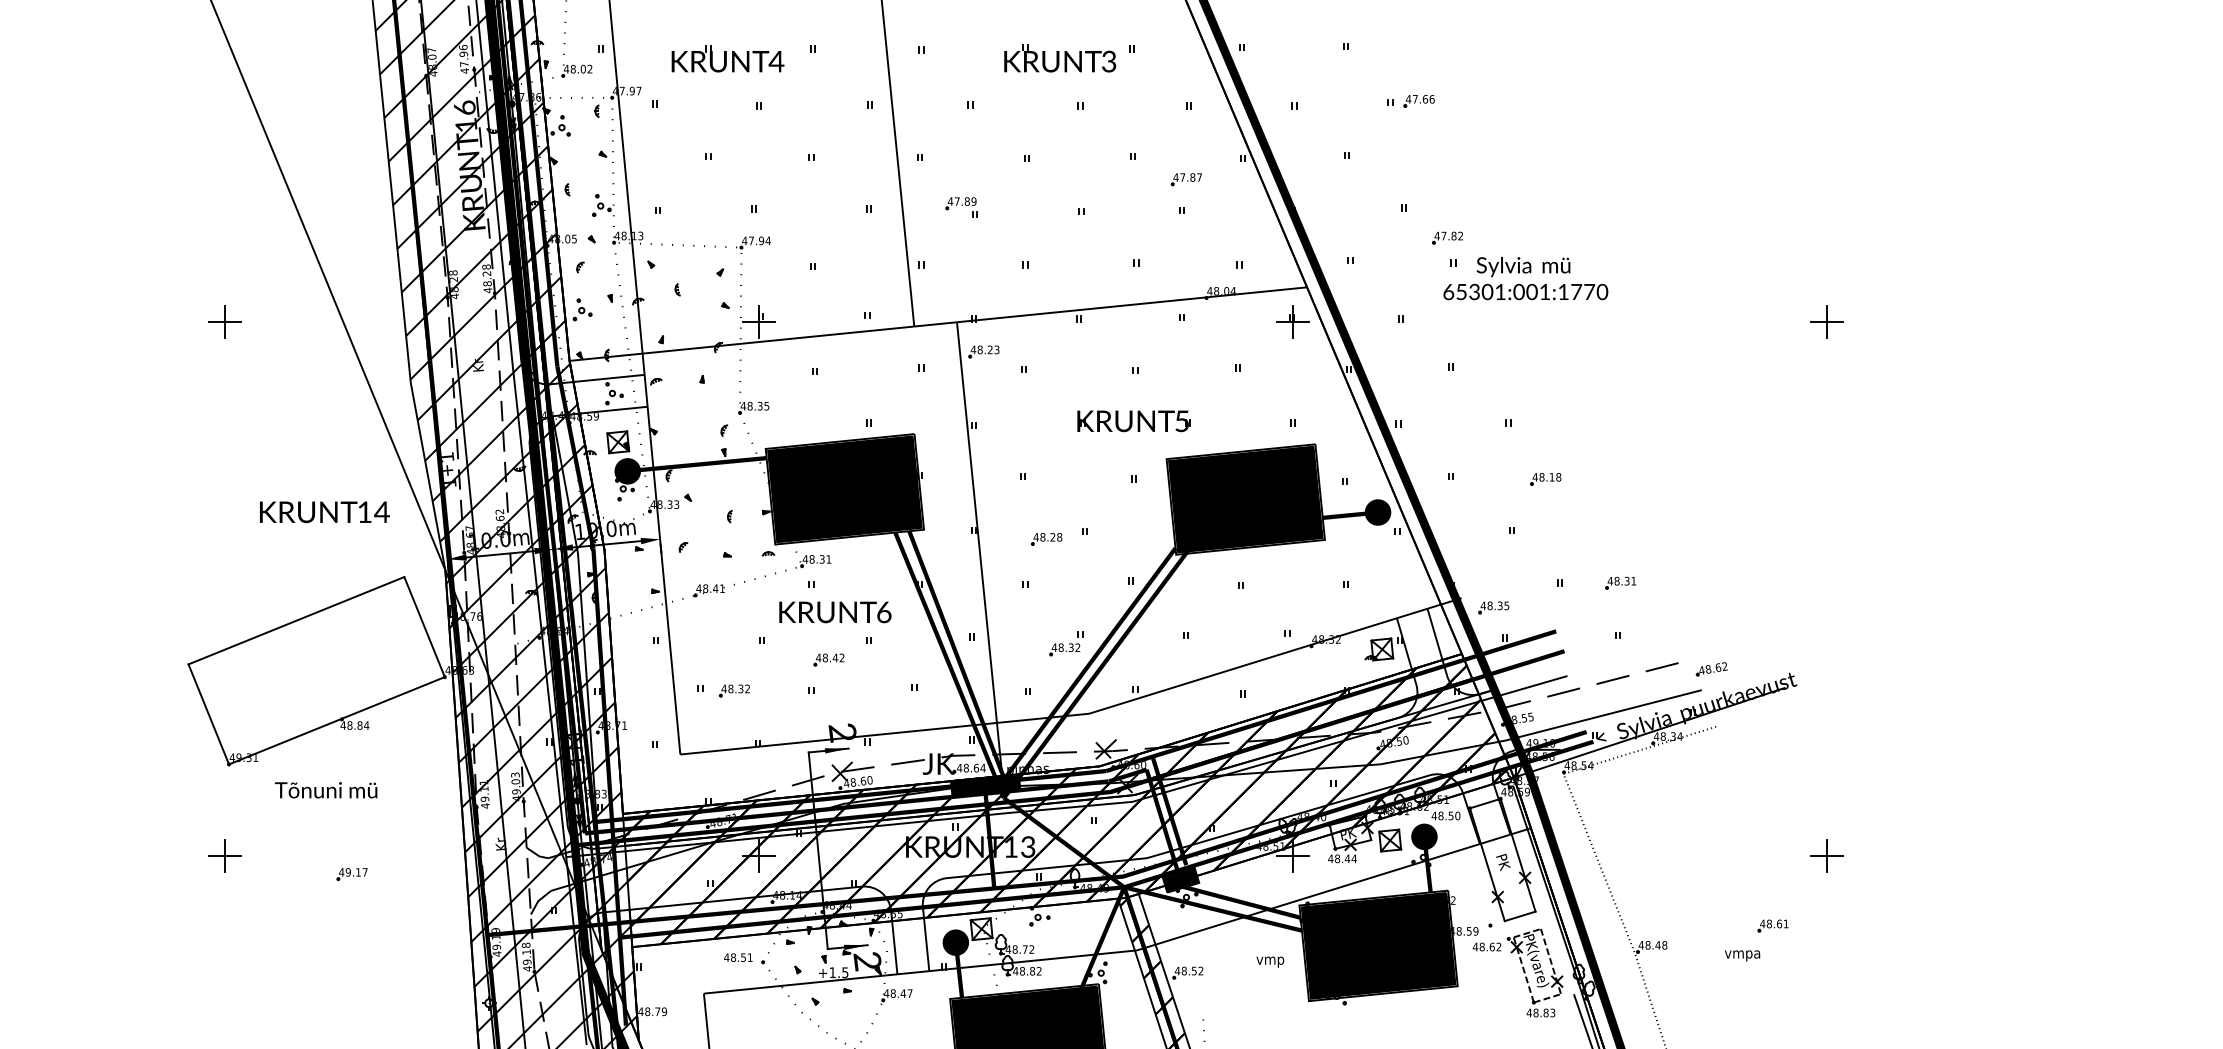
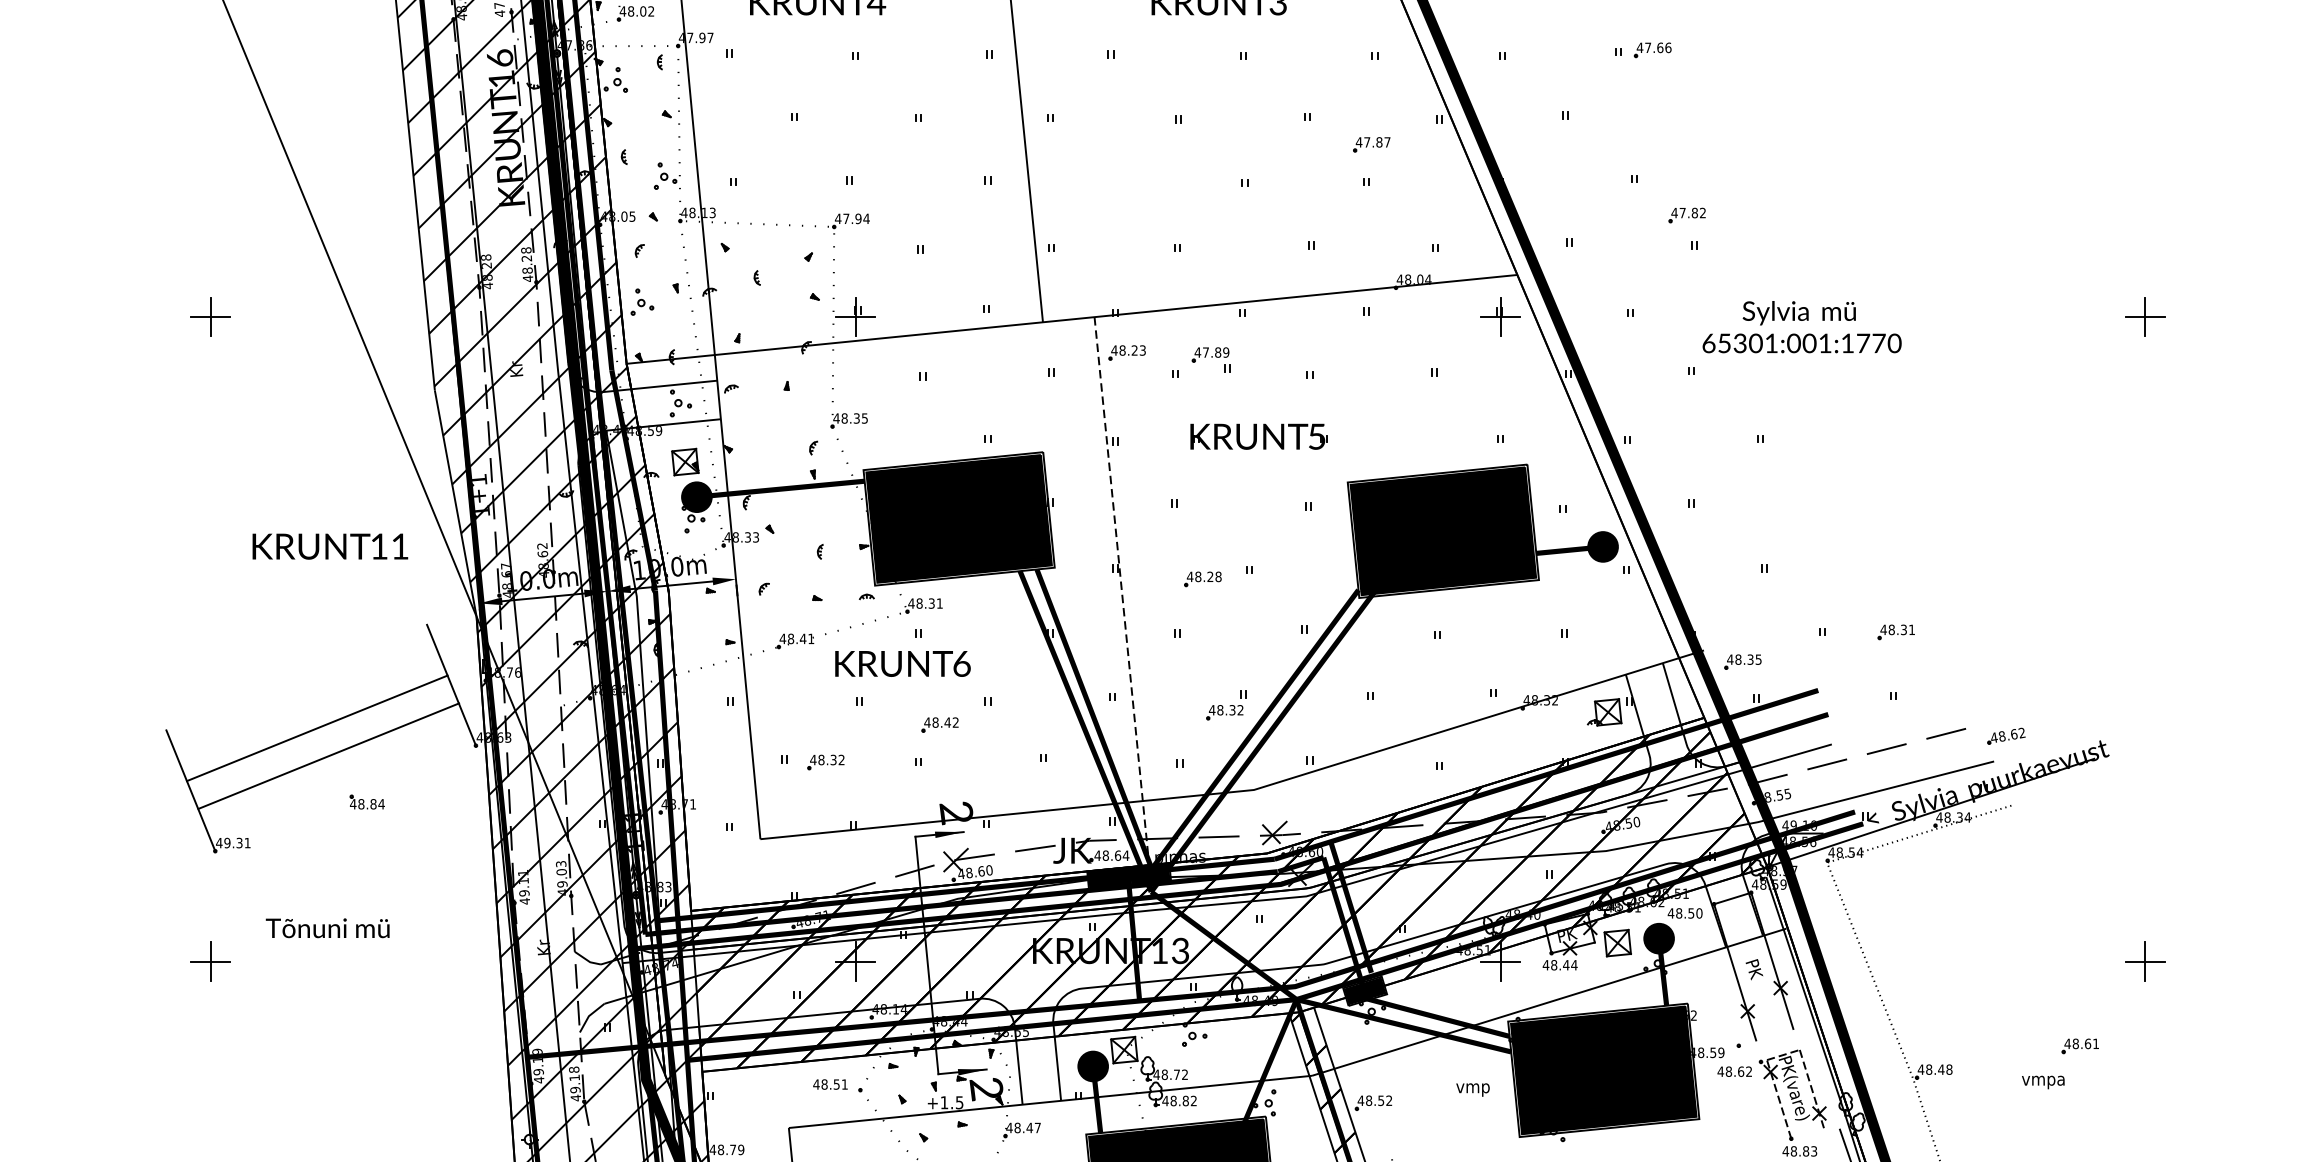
part: (961, 207) -> (1211, 359), moved
text: (1525, 278) -> (1801, 327), moved
part: (1133, 421) -> (1258, 436), moved
part: (1545, 479) -> (1805, 507), removed
text: (381, 511) -> (399, 545), 14 -> 11
line: (979, 549) -> (1121, 591), solid -> dashed
text: (835, 612) -> (903, 664), moved
line: (296, 620) -> (317, 728), moved
line: (336, 720) -> (328, 755), moved
text: (325, 790) -> (326, 928), moved
part: (351, 874) -> (363, 984), removed
line: (1519, 916) -> (1773, 1034), removed
line: (1547, 998) -> (1807, 1133), removed

